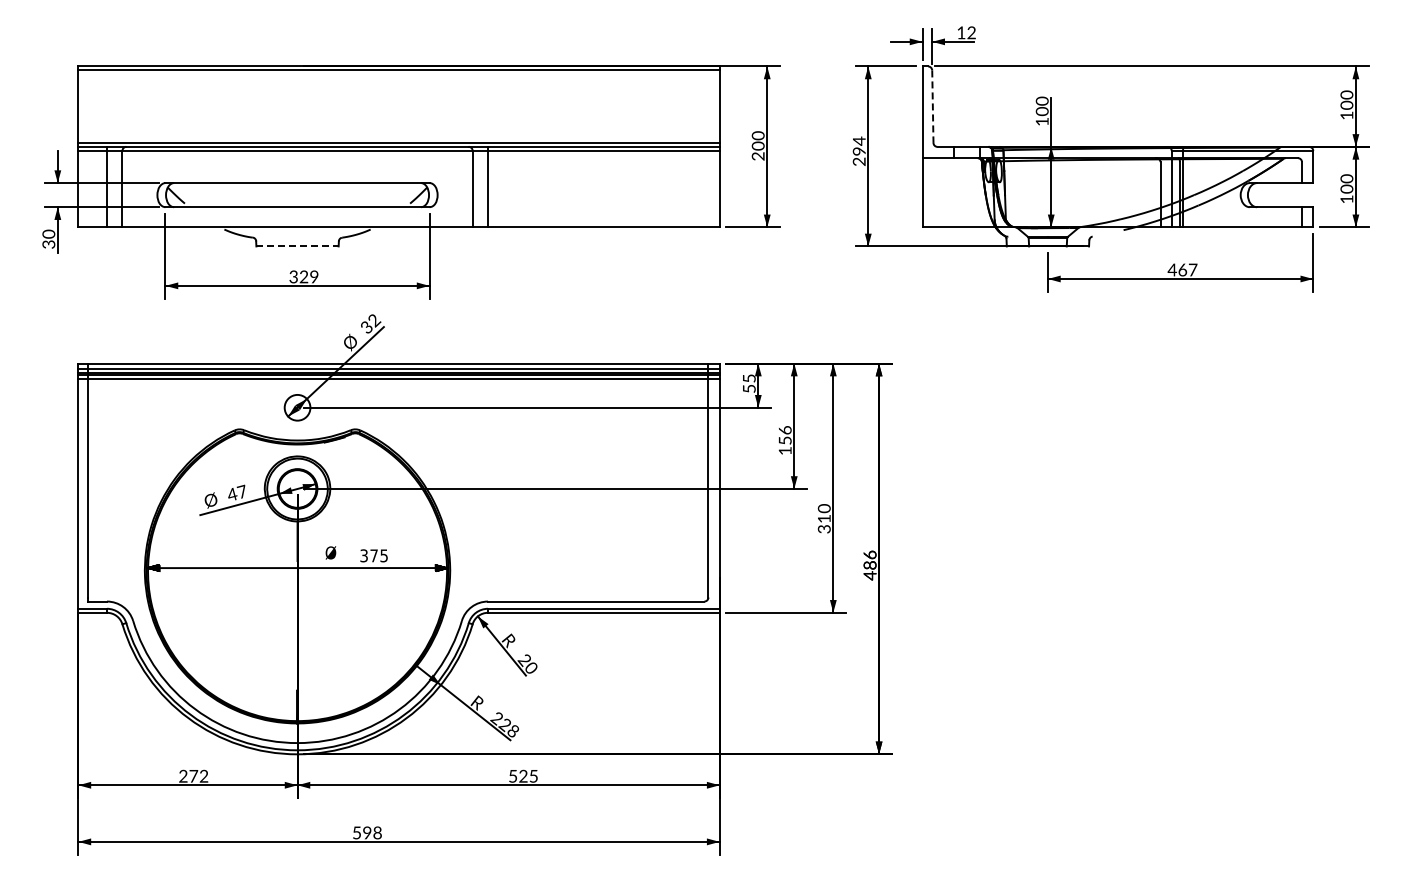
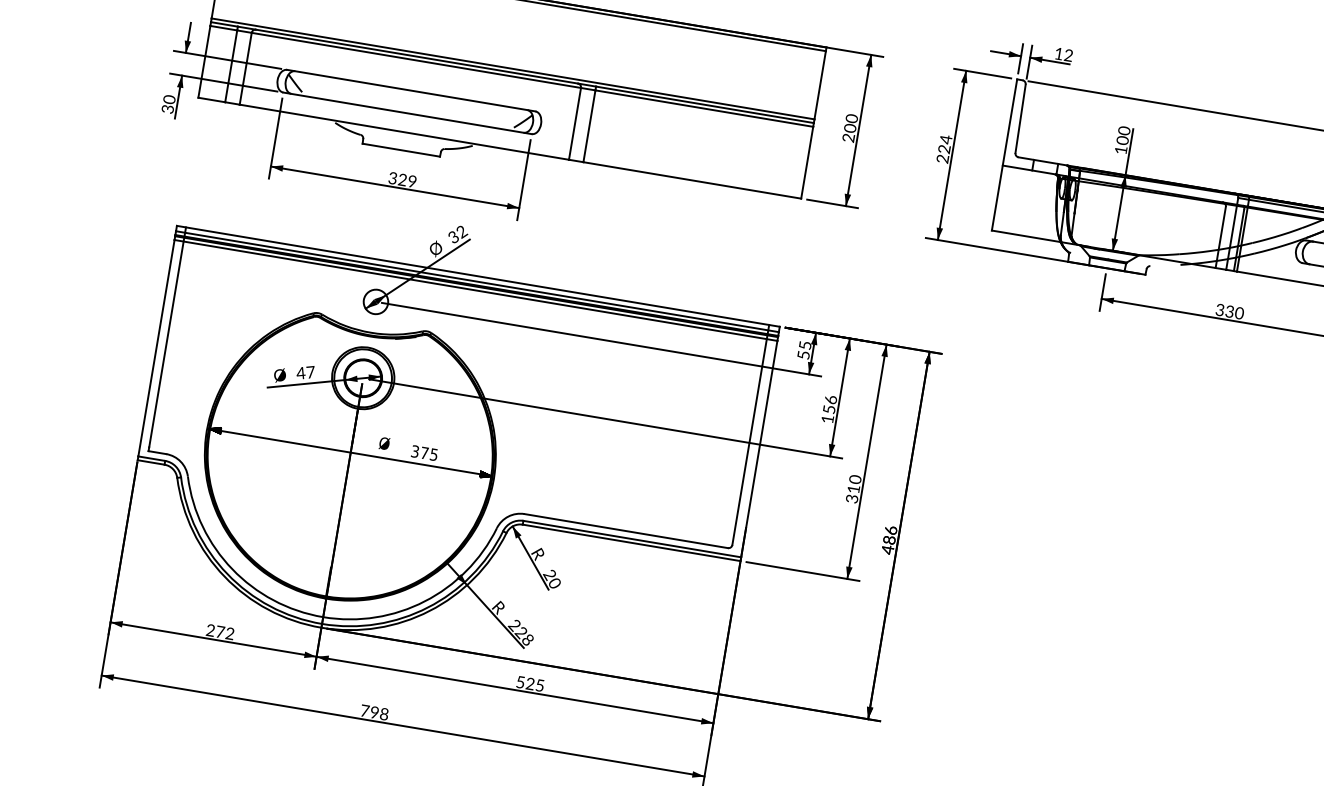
line: (932, 107) -> (1020, 119), dashed -> solid
text: (860, 151) -> (945, 149), 294 -> 224
line: (298, 246) -> (402, 150), dashed -> solid
text: (1182, 269) -> (1229, 311), 467 -> 330
text: (356, 832) -> (364, 710), 598 -> 798

